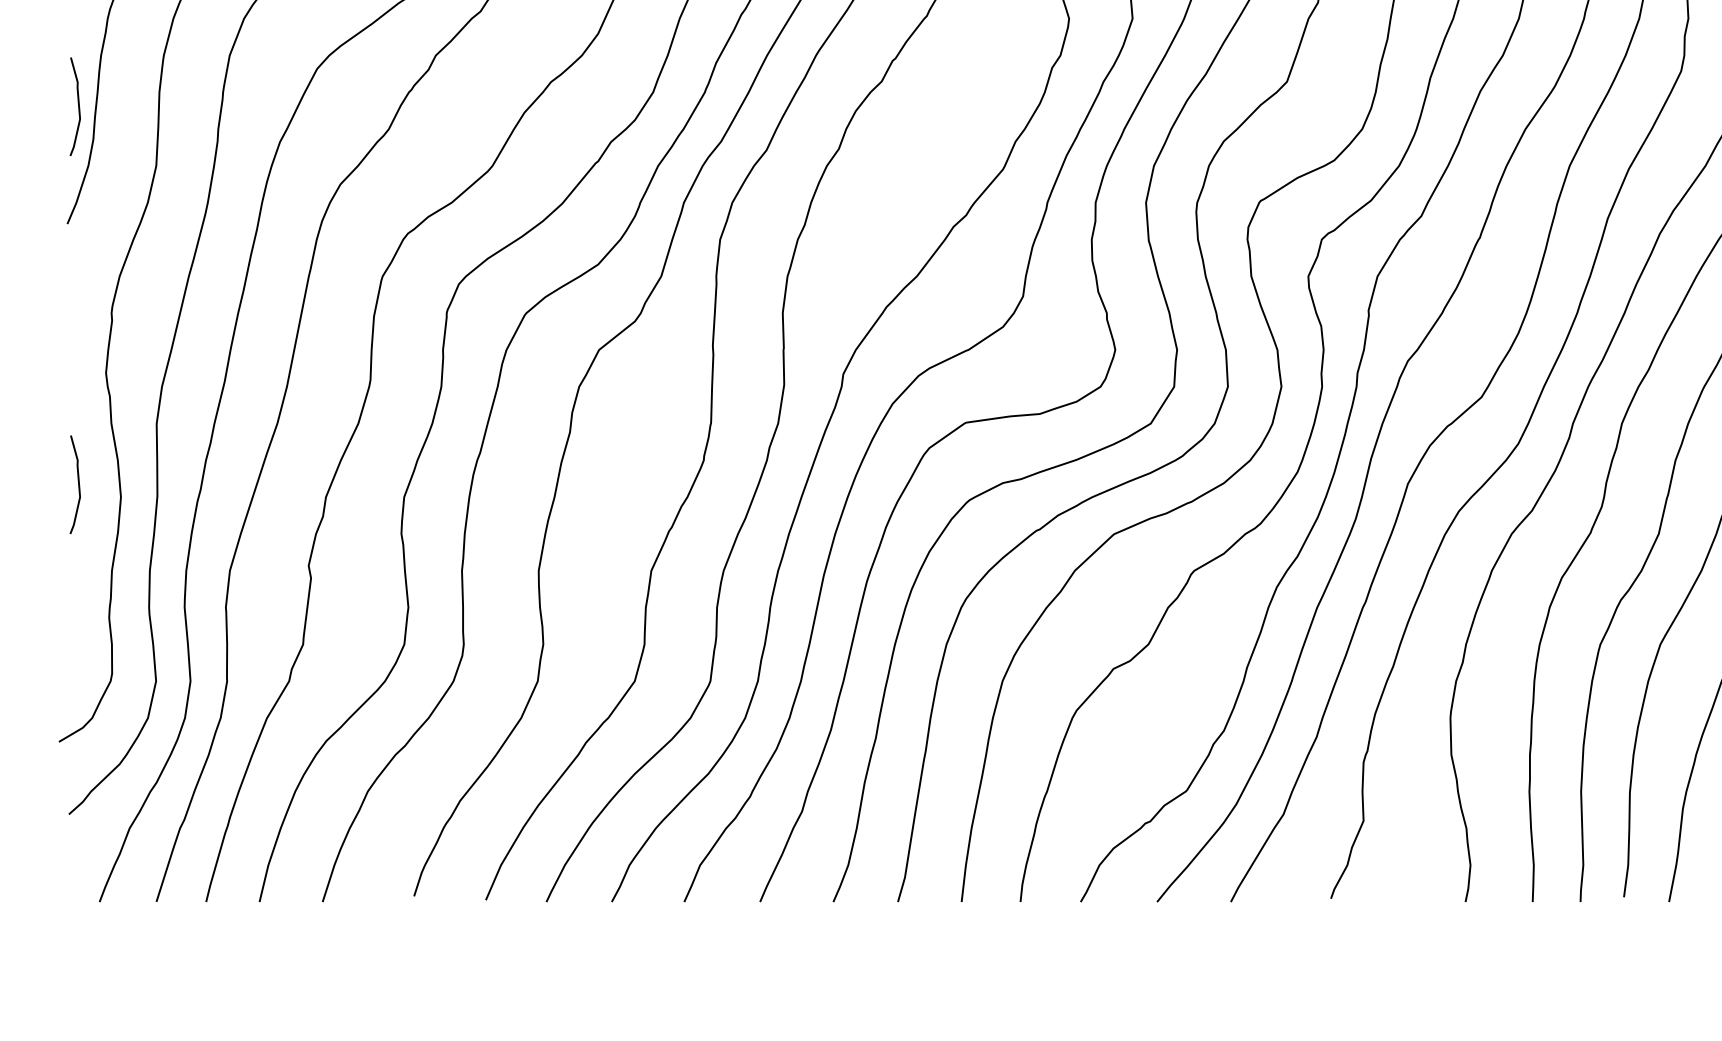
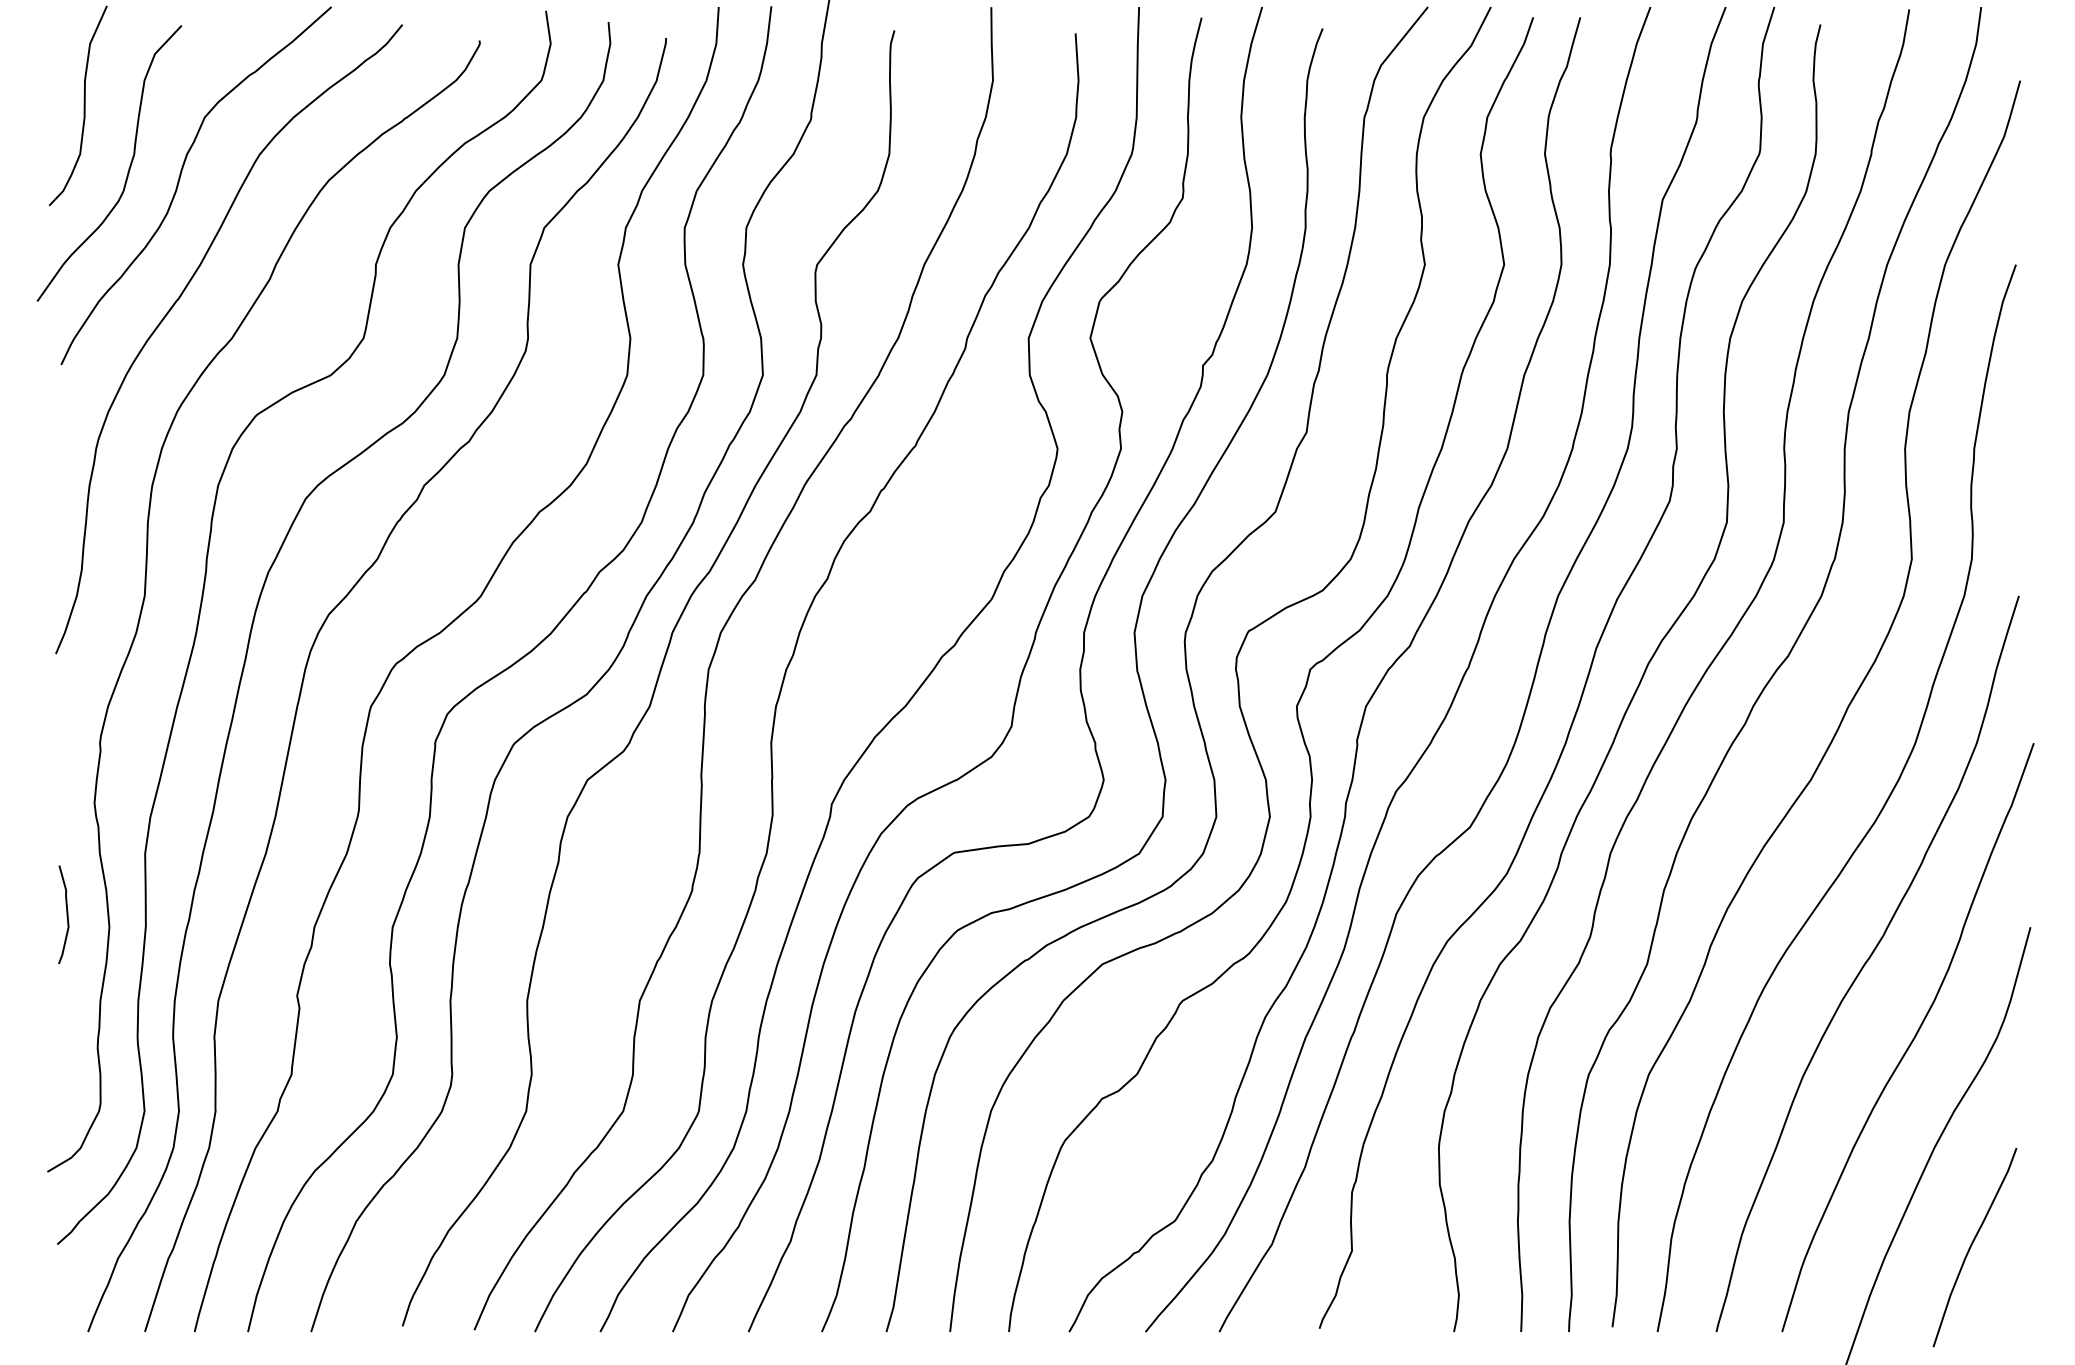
curve: (78, 106) -> (66, 536), removed

